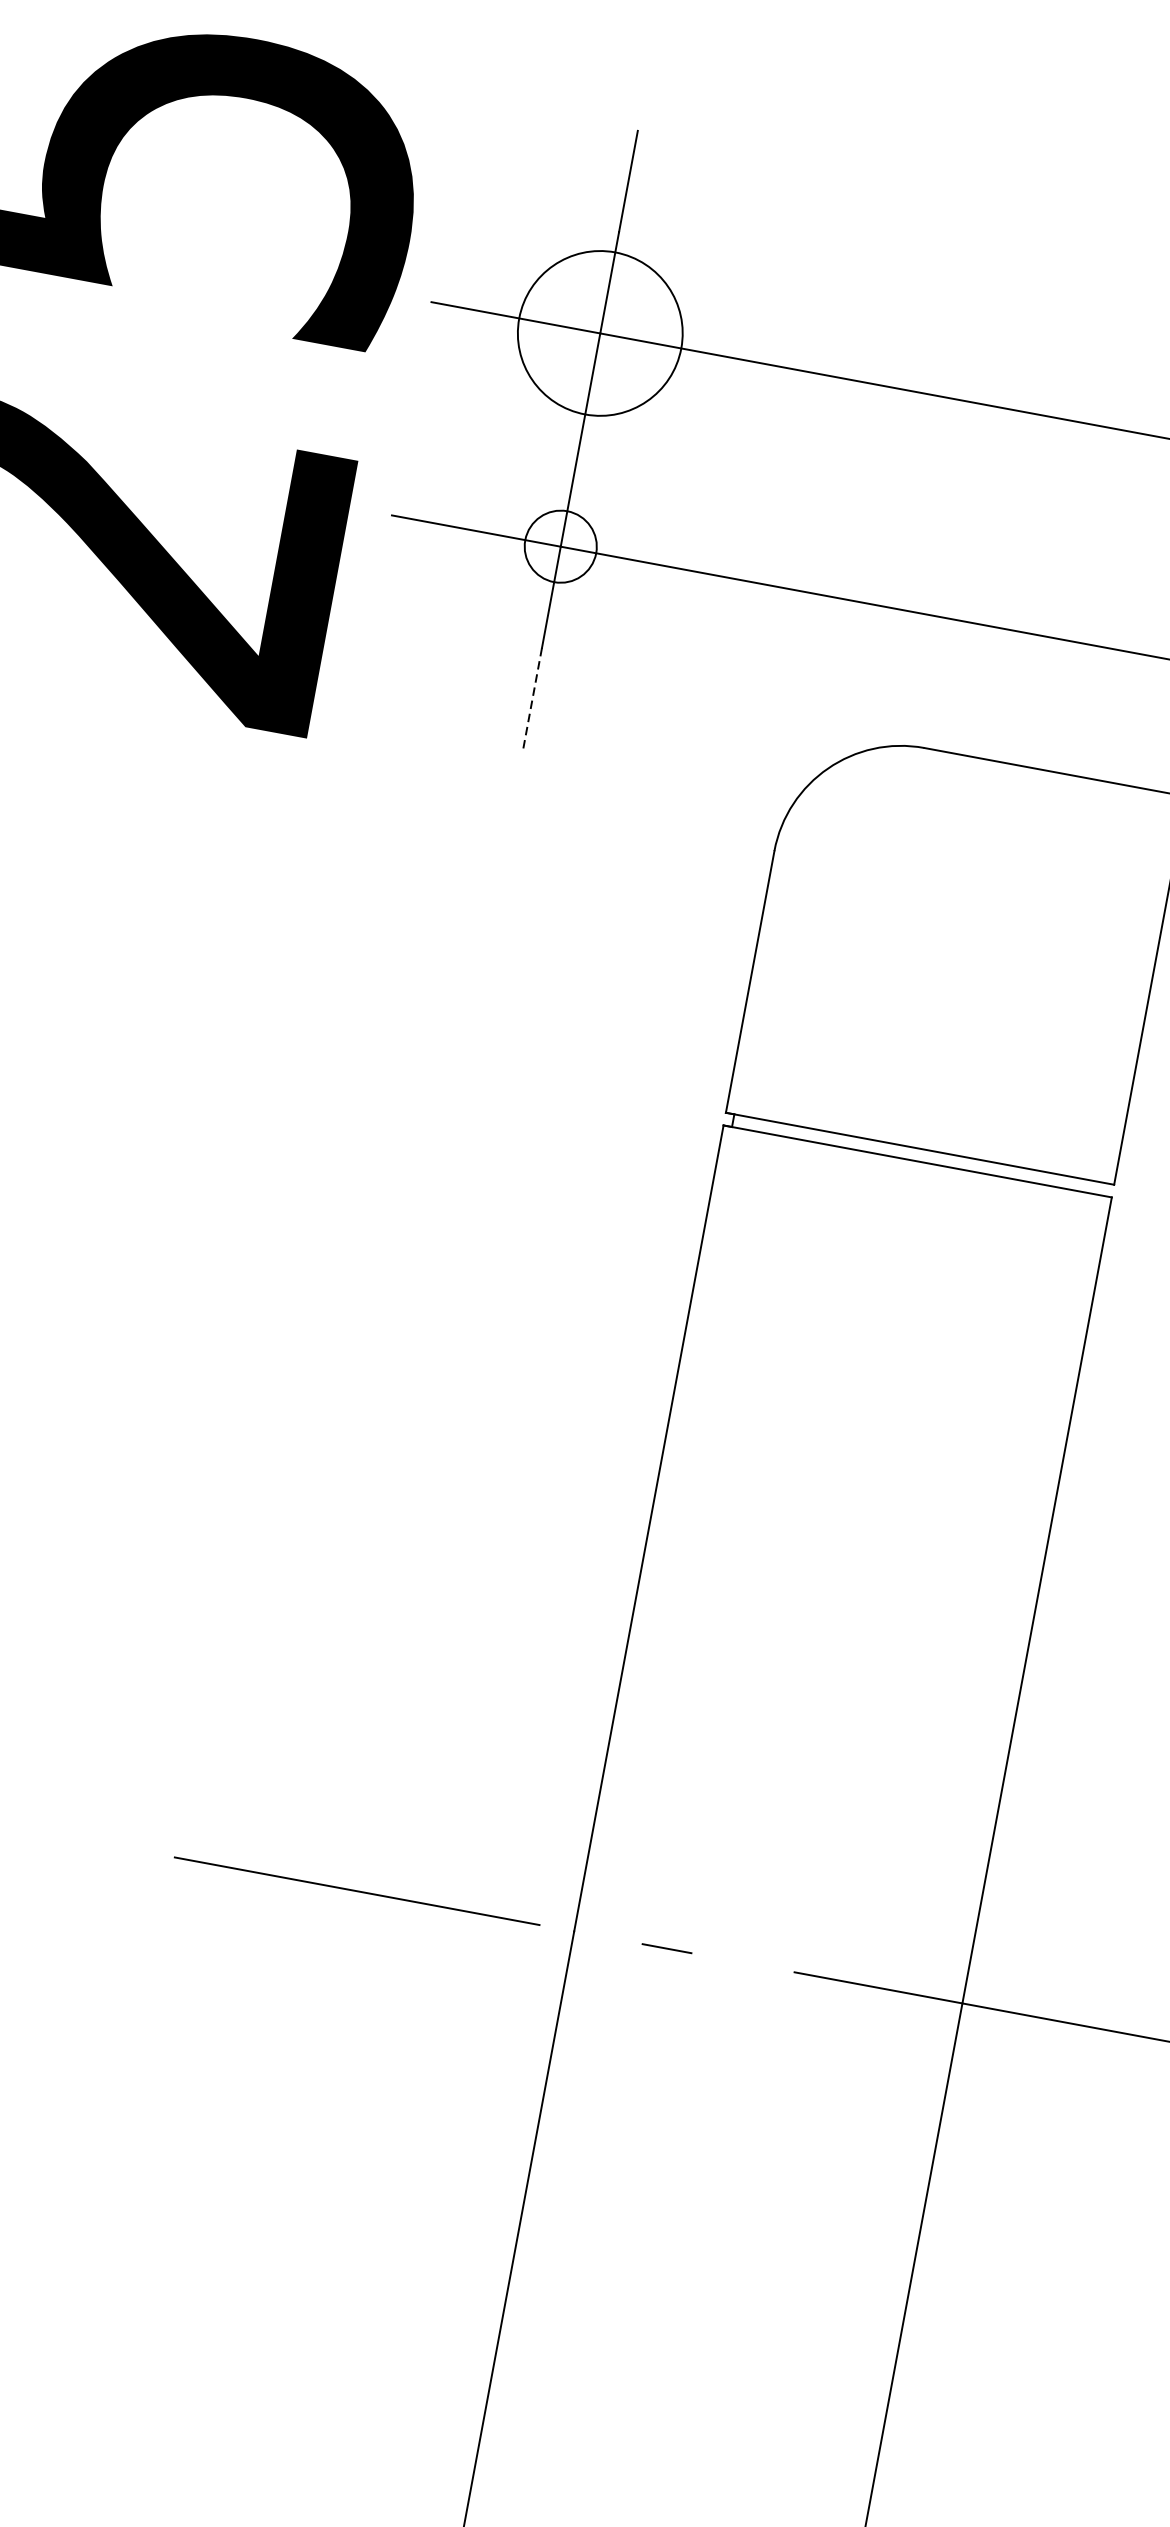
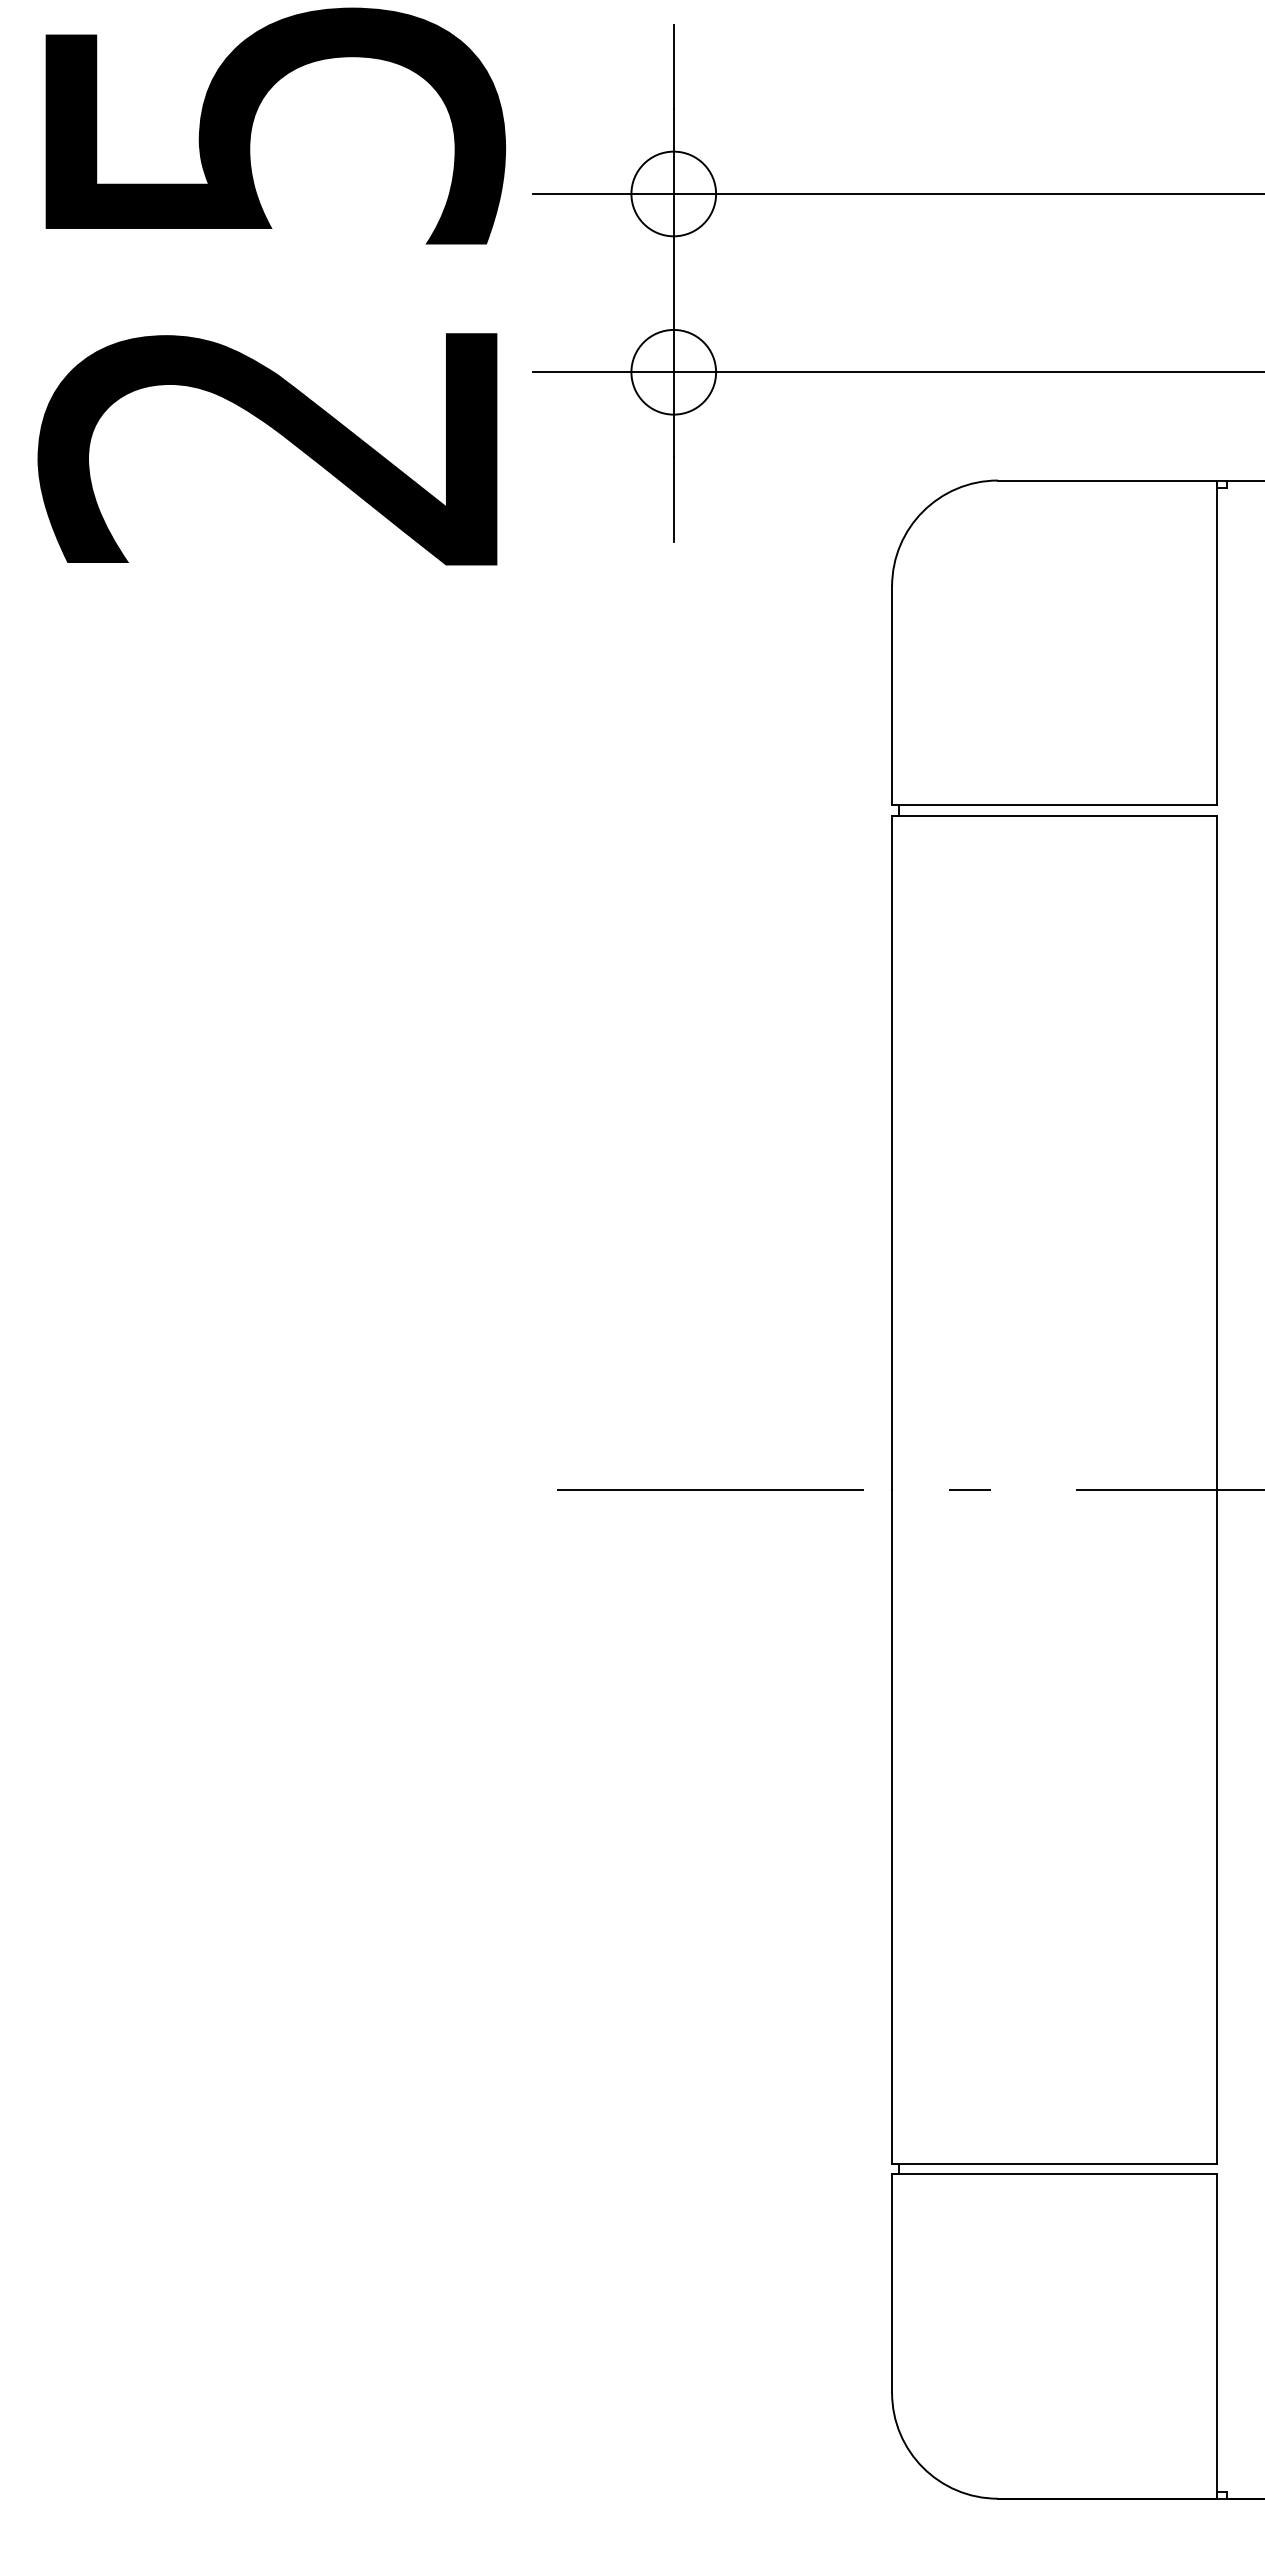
circle: (600, 332) -> (673, 193), size x0.62
circle: (560, 545) -> (673, 371), size x1.43
line: (532, 698) -> (673, 499), dashed -> solid

